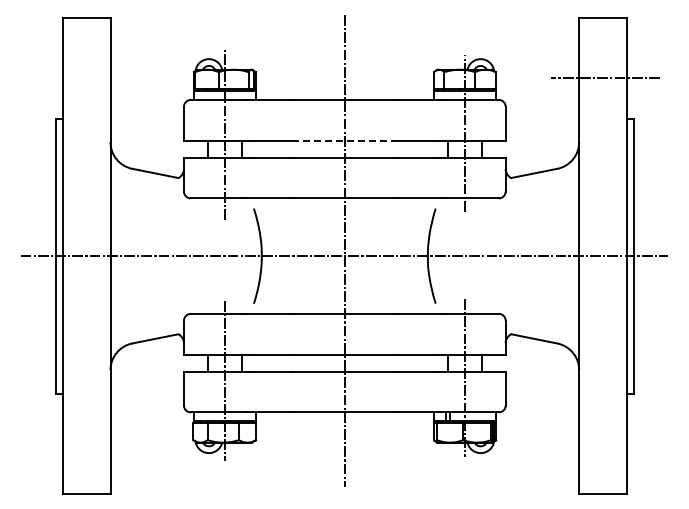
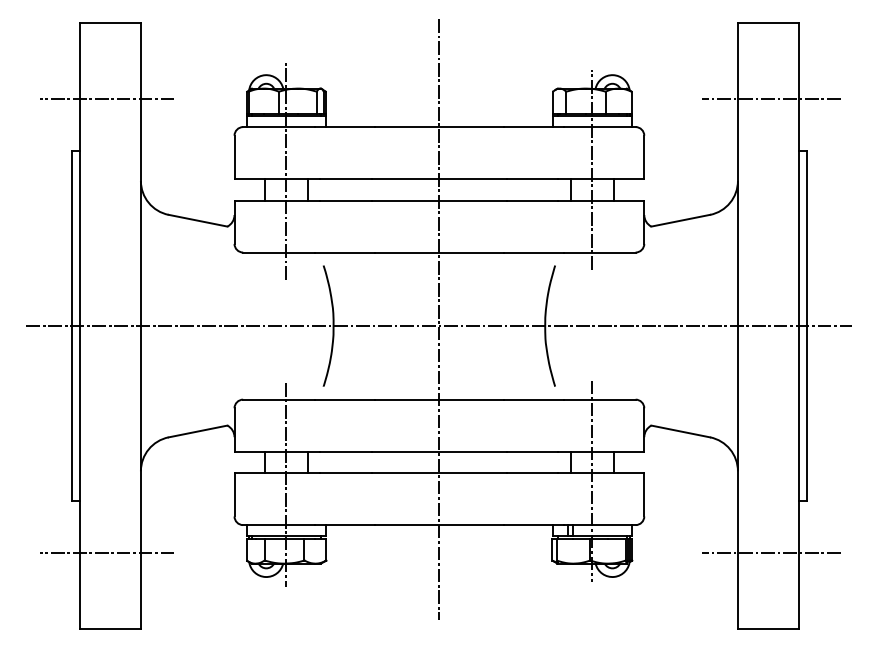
line: (83, 77) -> (106, 98), added
line: (344, 140) -> (439, 178), dashed -> solid
line: (83, 434) -> (106, 553), added
line: (605, 434) -> (771, 553), added

